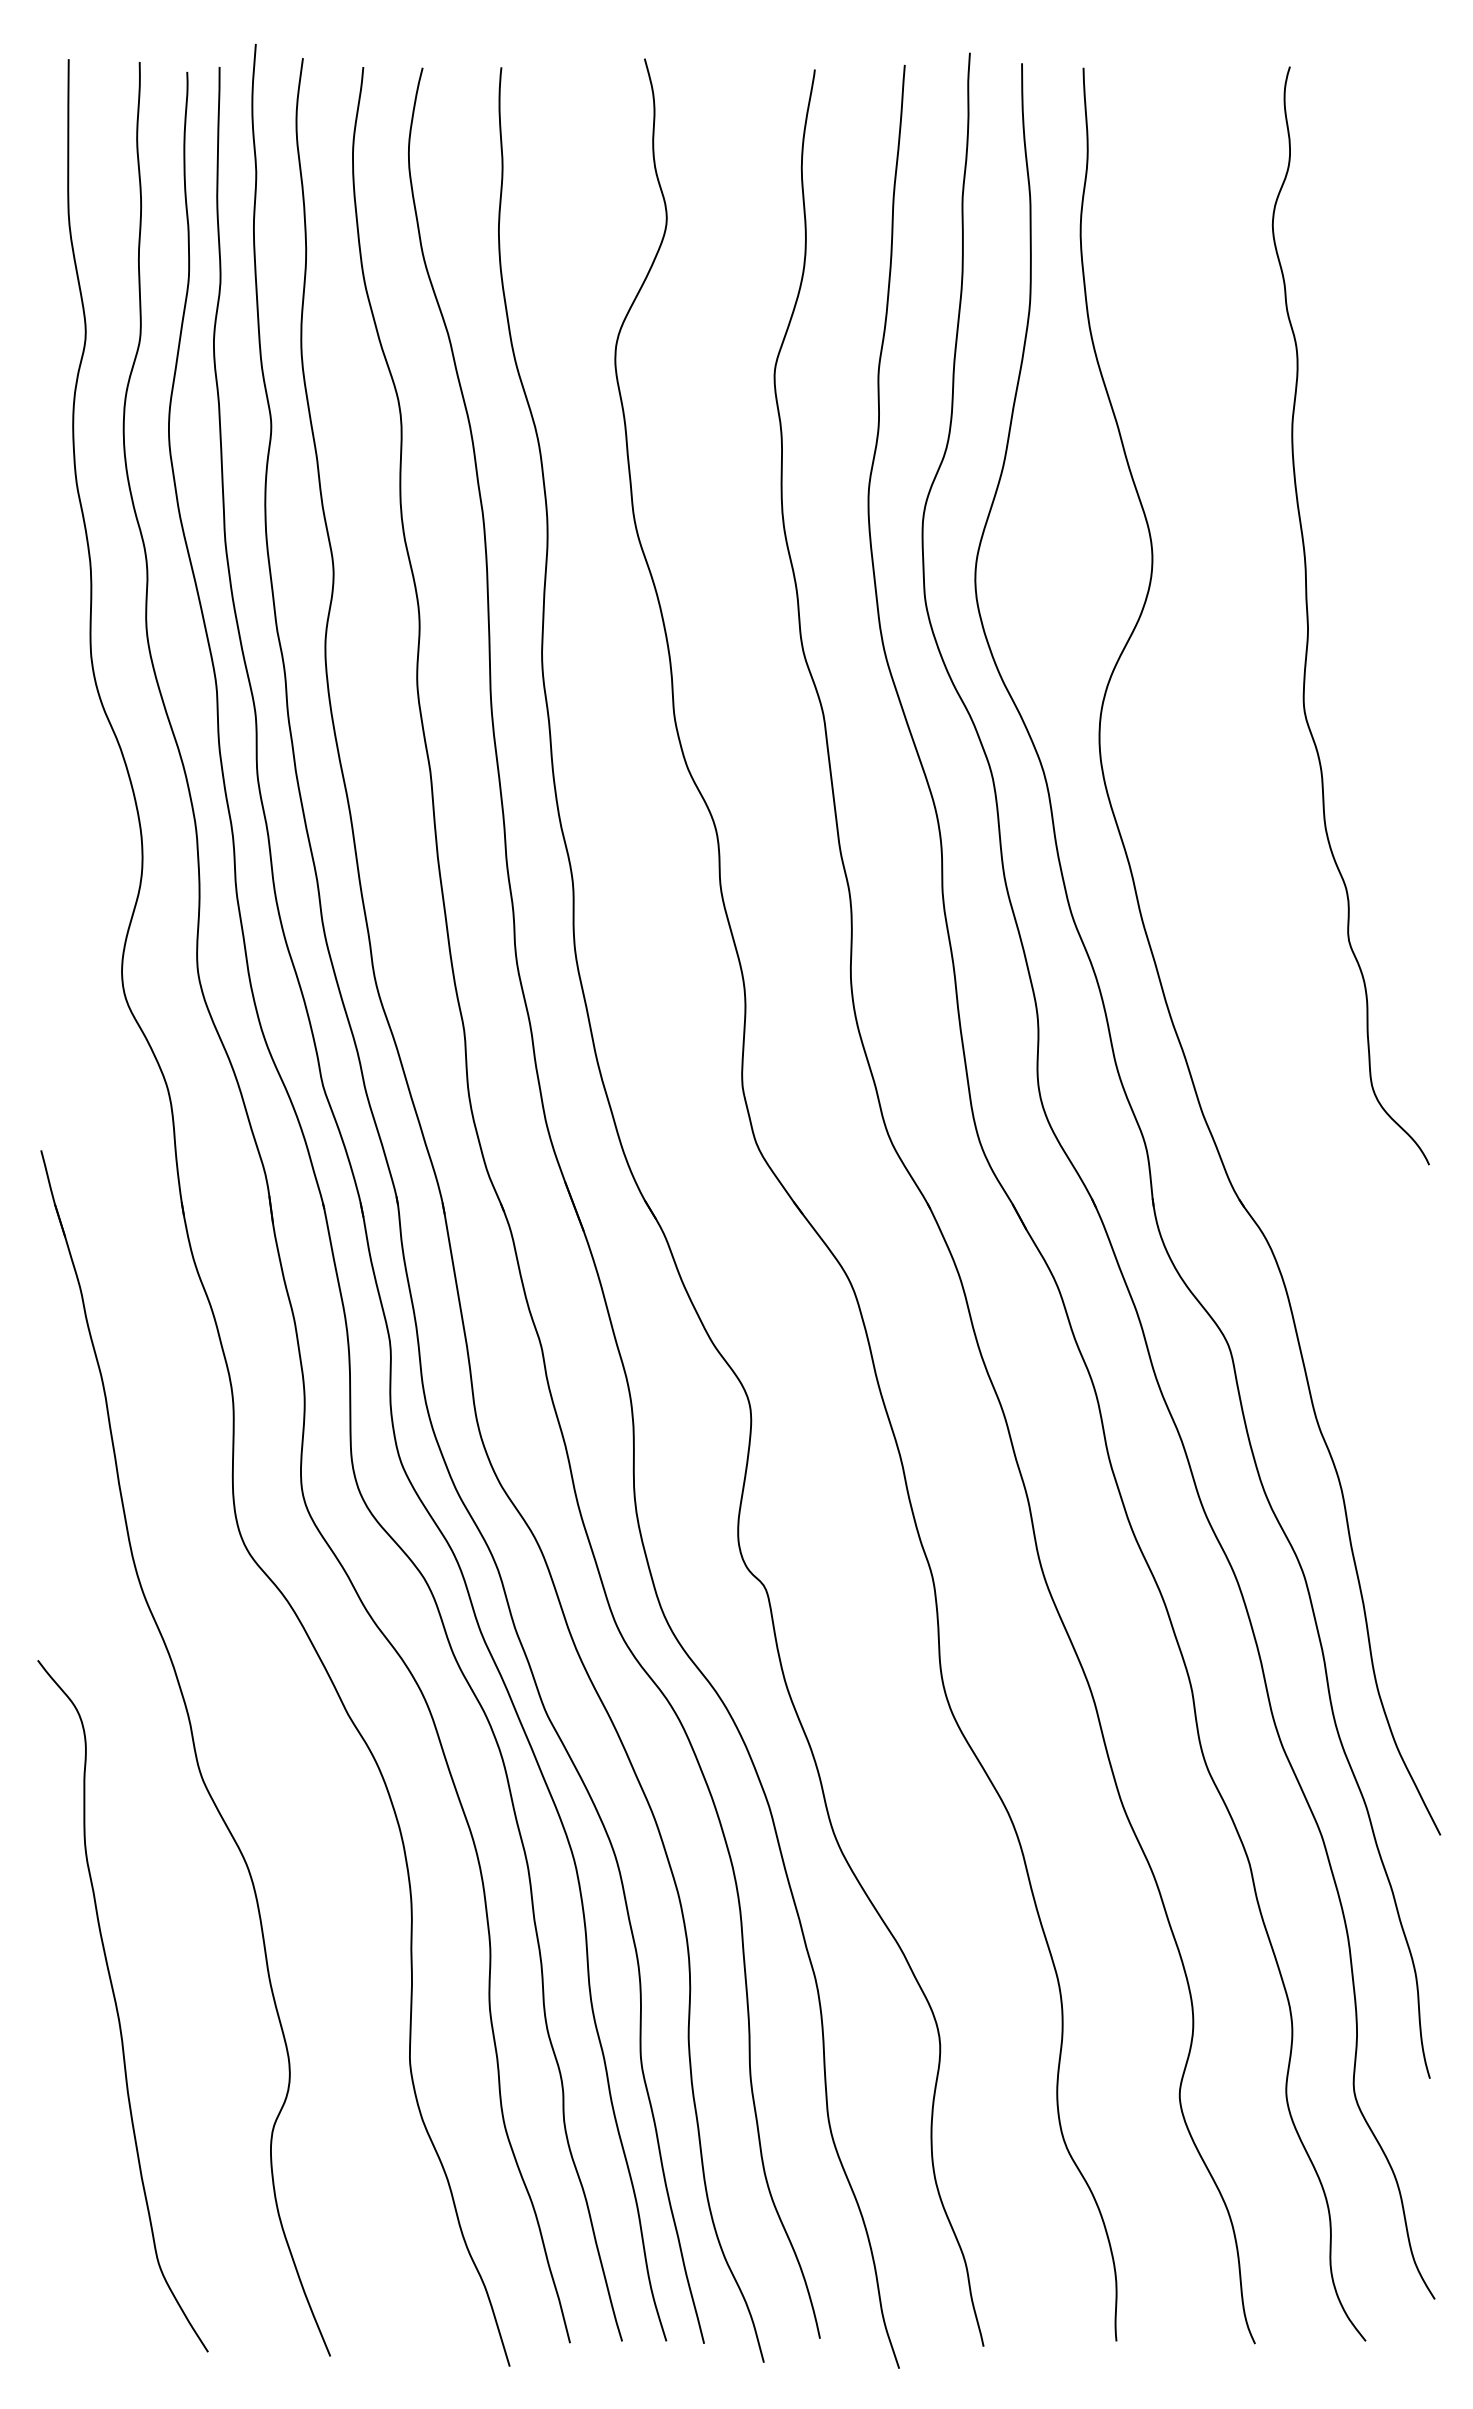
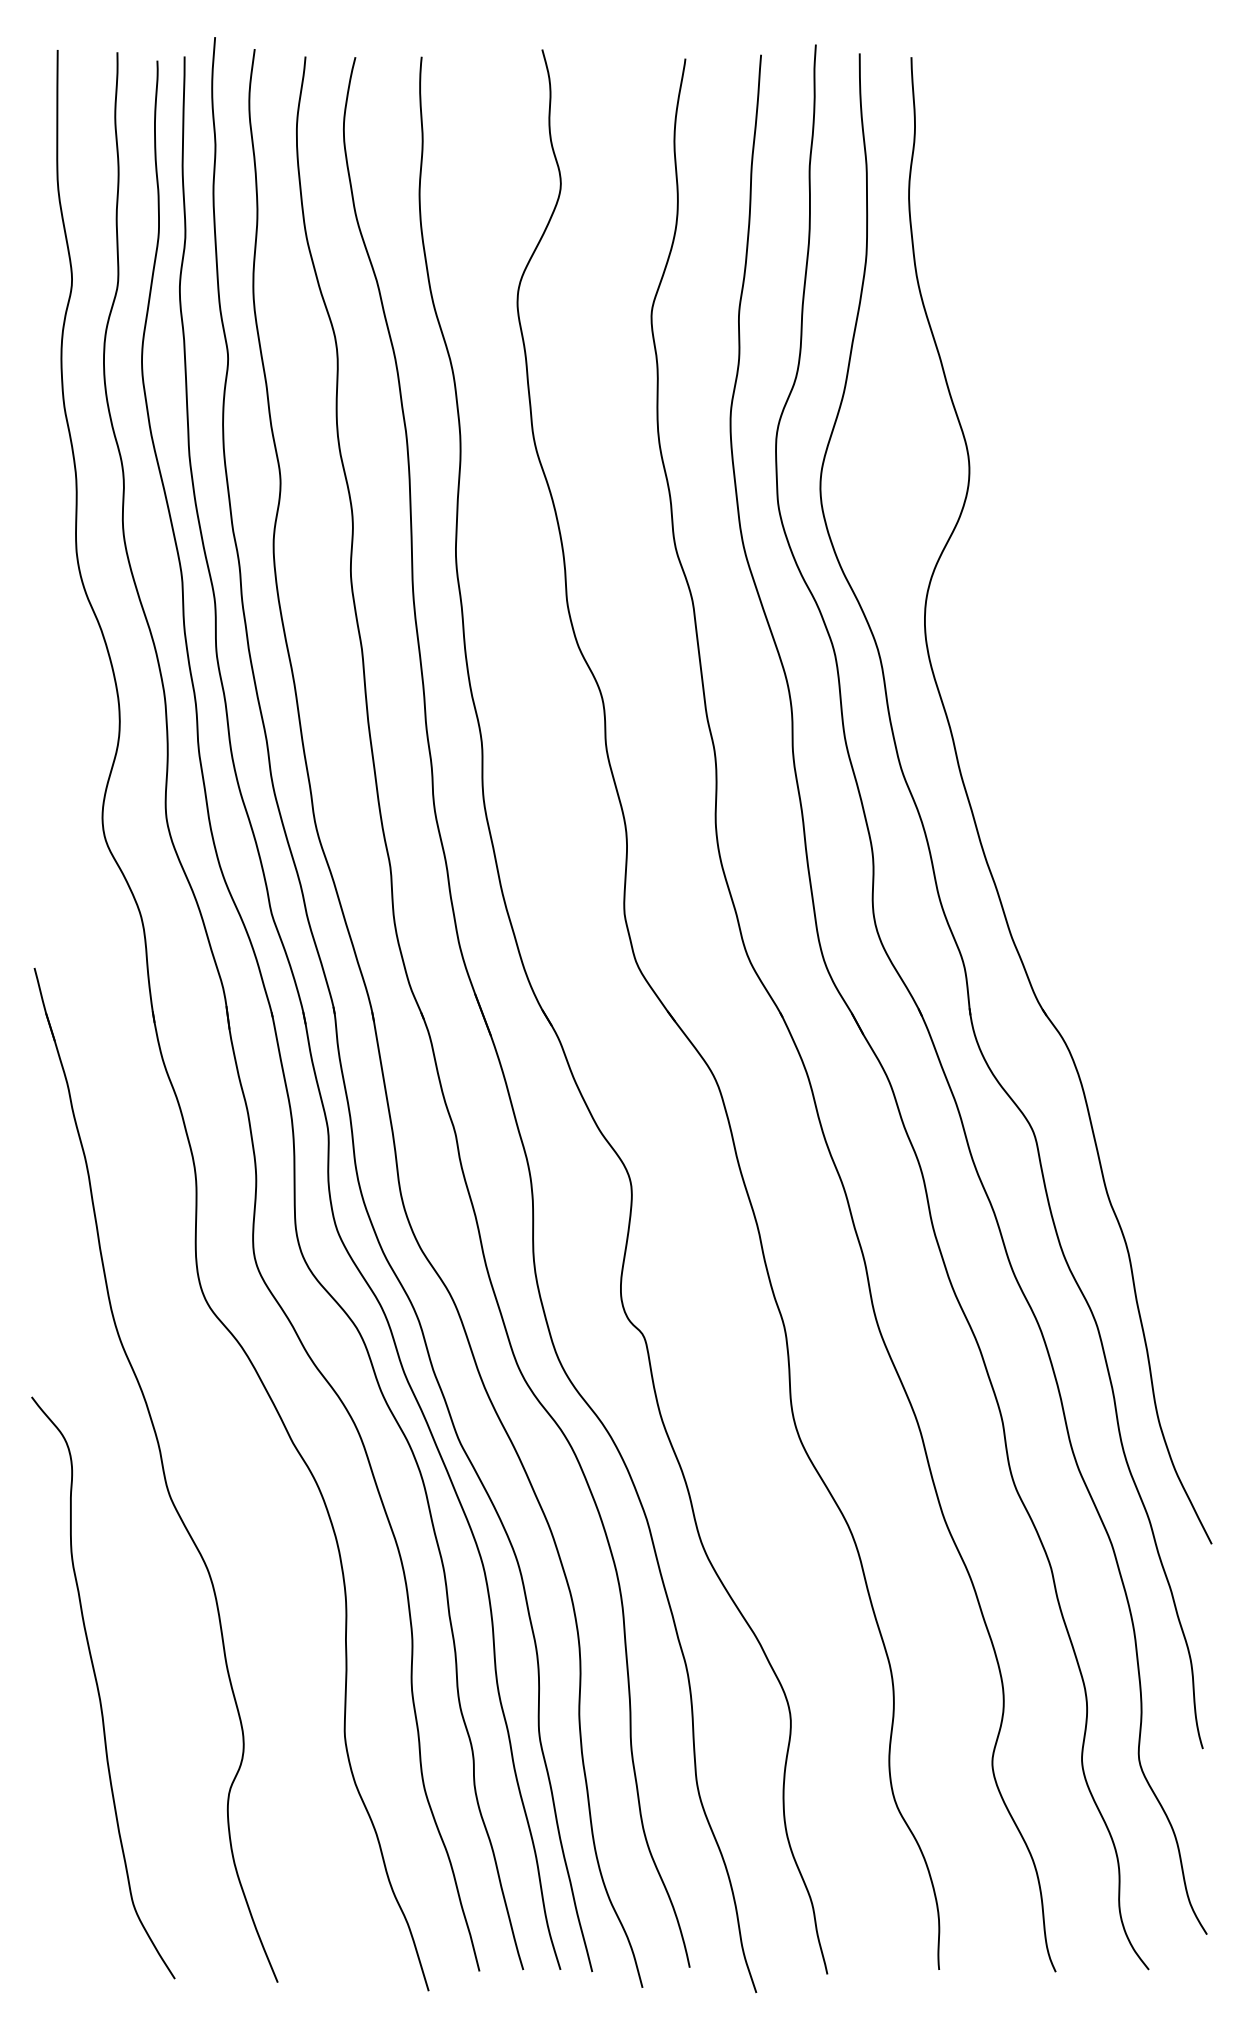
curve: (1308, 615) -> (1100, 517), removed

